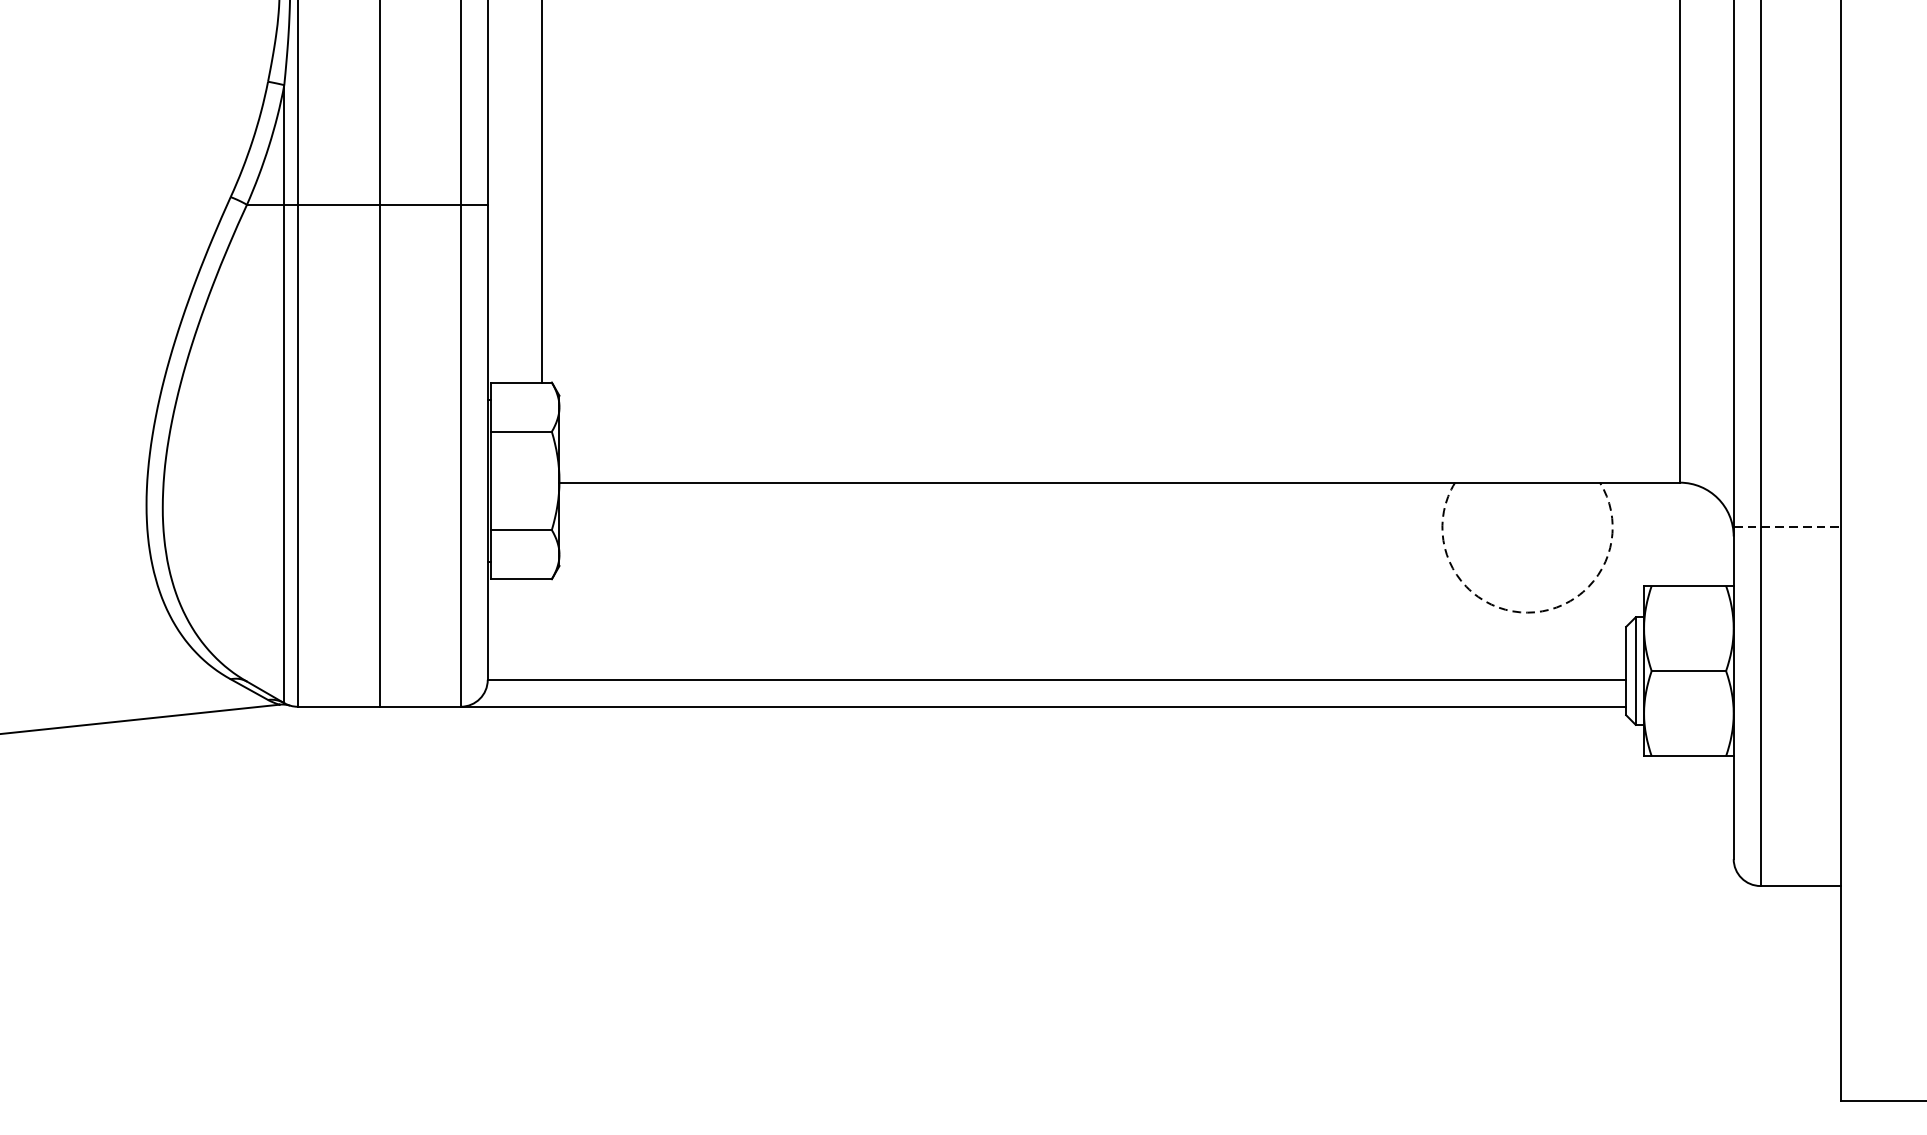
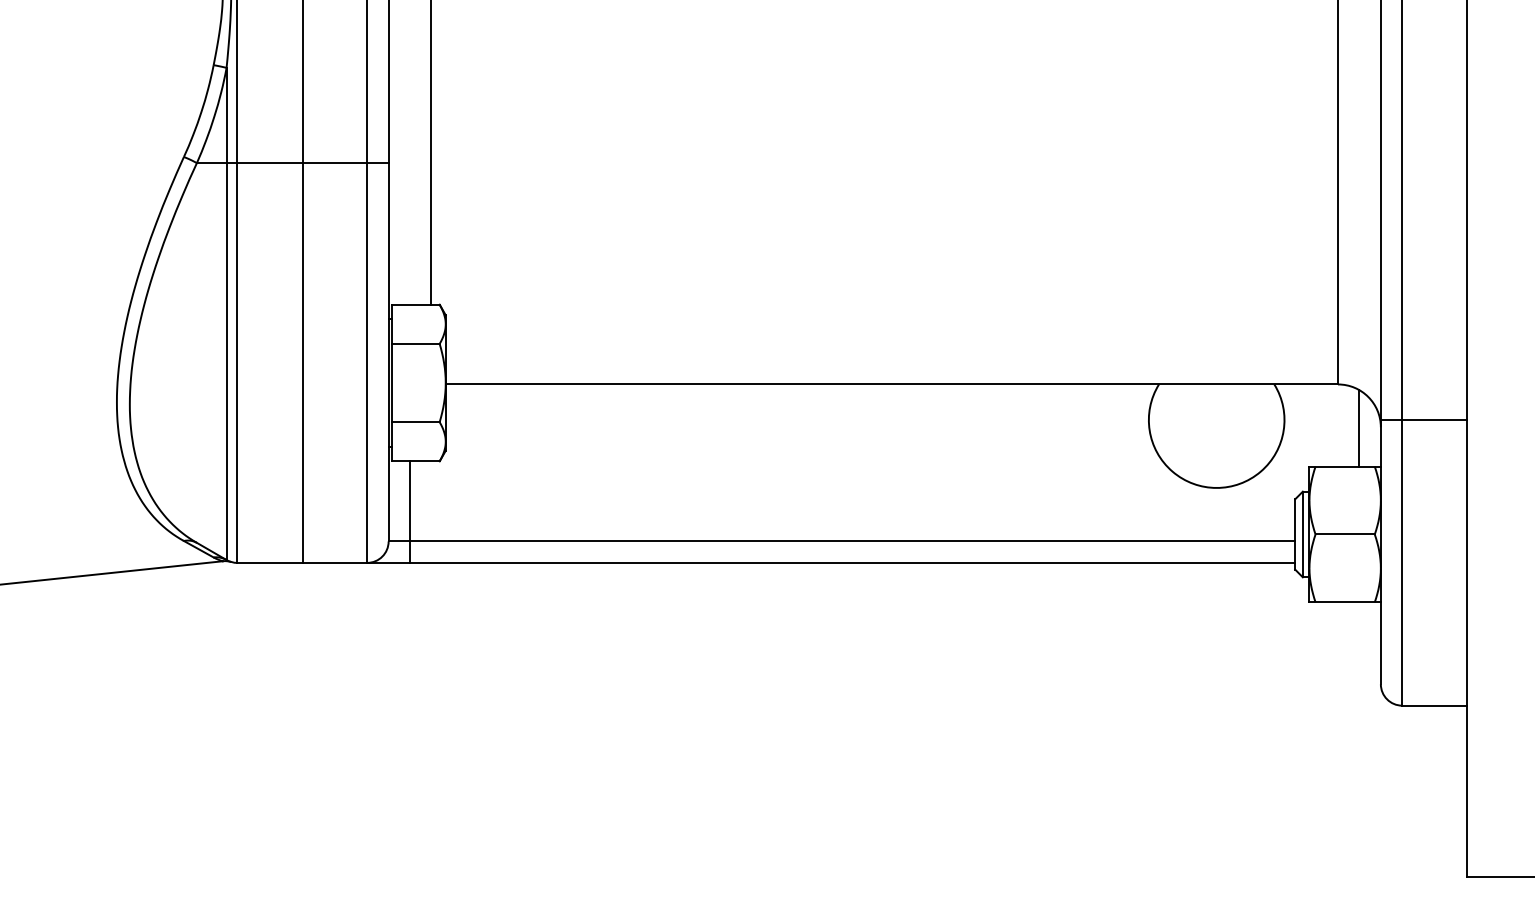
line: (1787, 527) -> (1423, 420), dashed -> solid
line: (1706, 537) -> (1359, 428), added
arc: (1527, 612) -> (1216, 487), dashed -> solid
line: (515, 642) -> (410, 511), added

